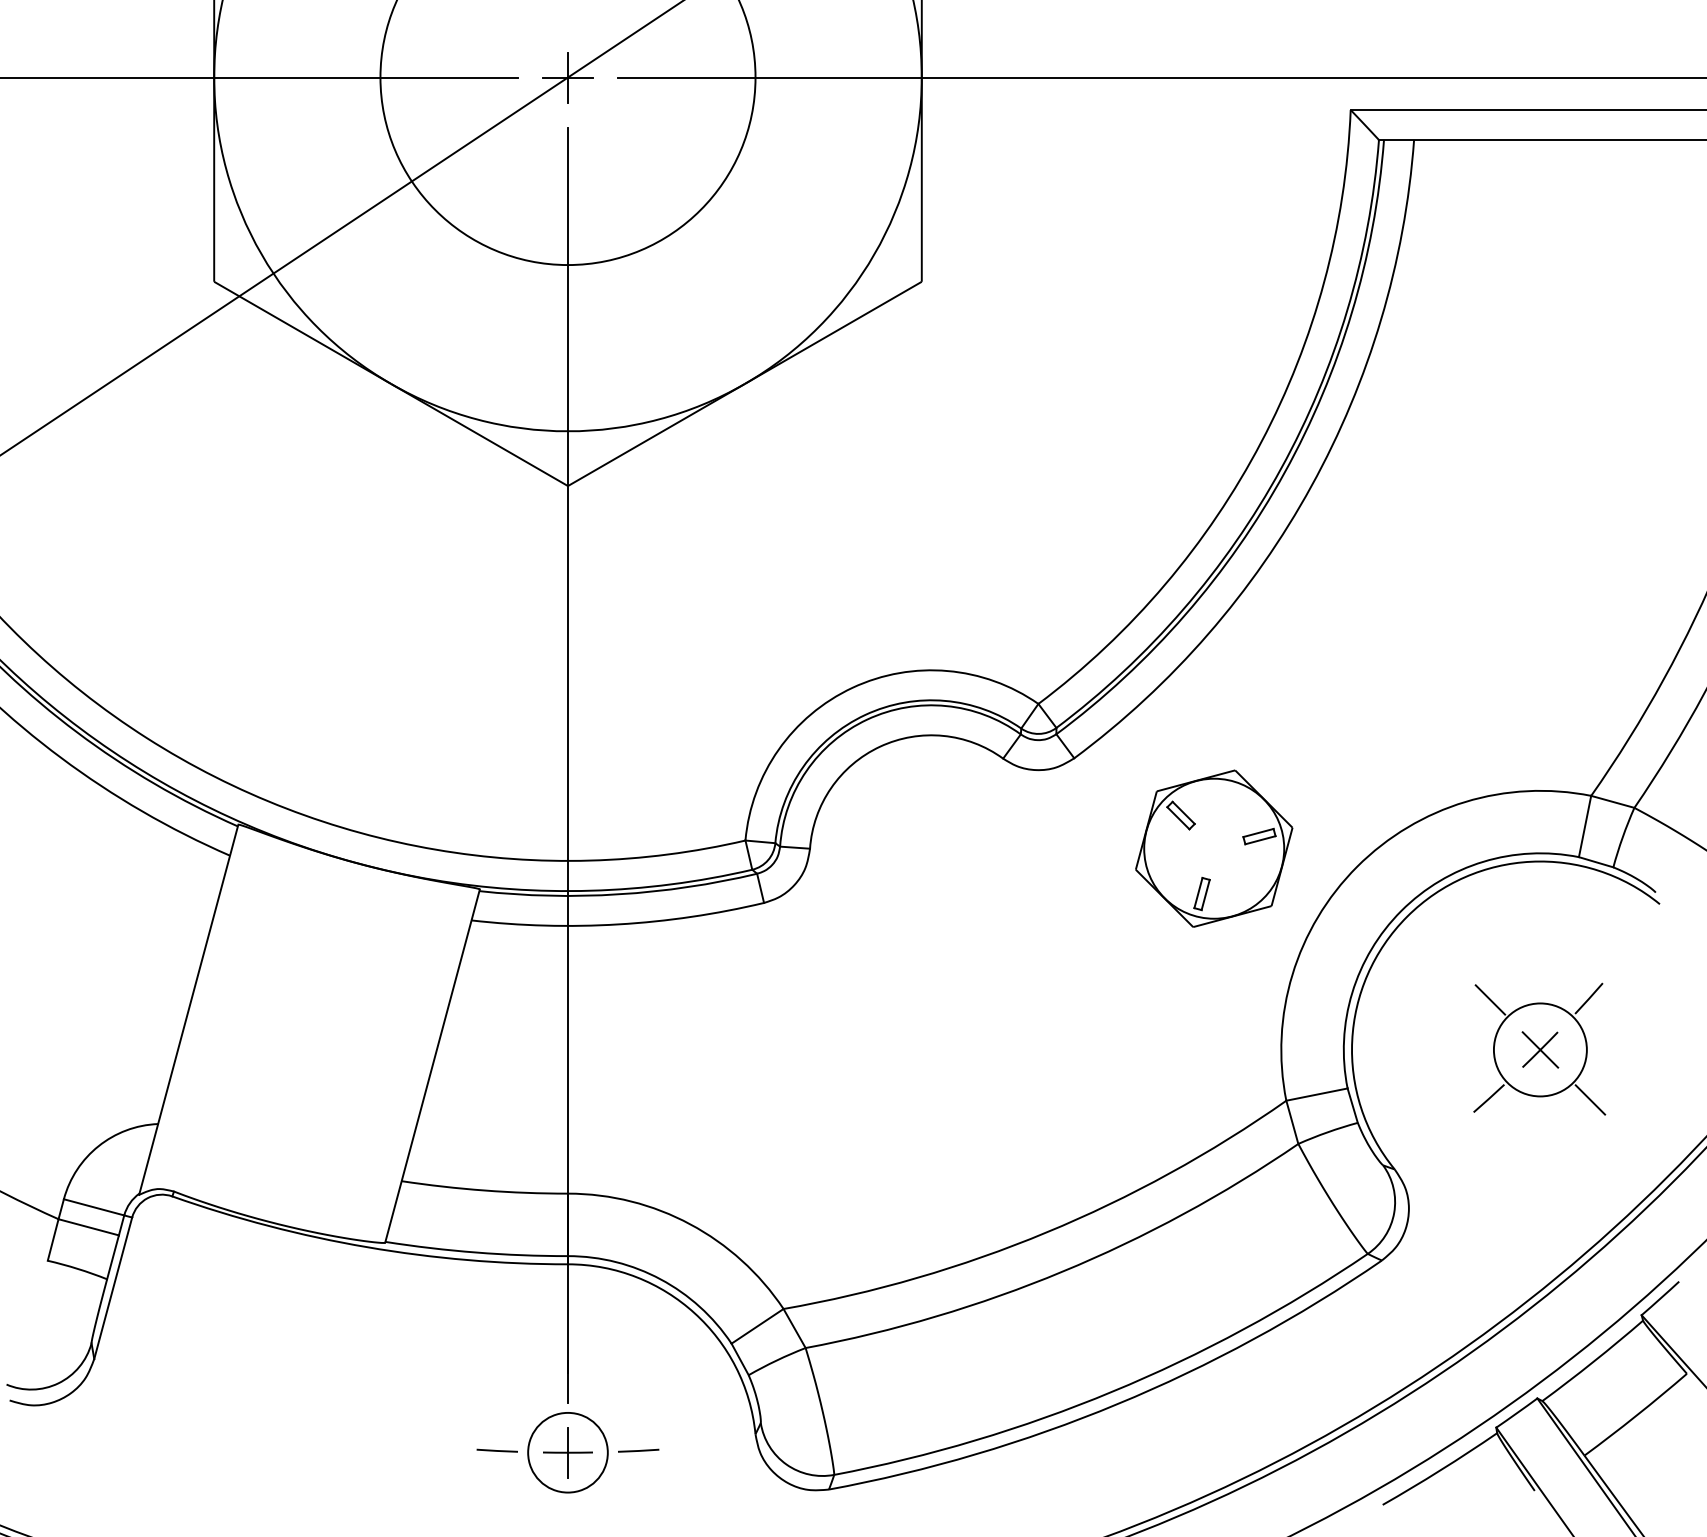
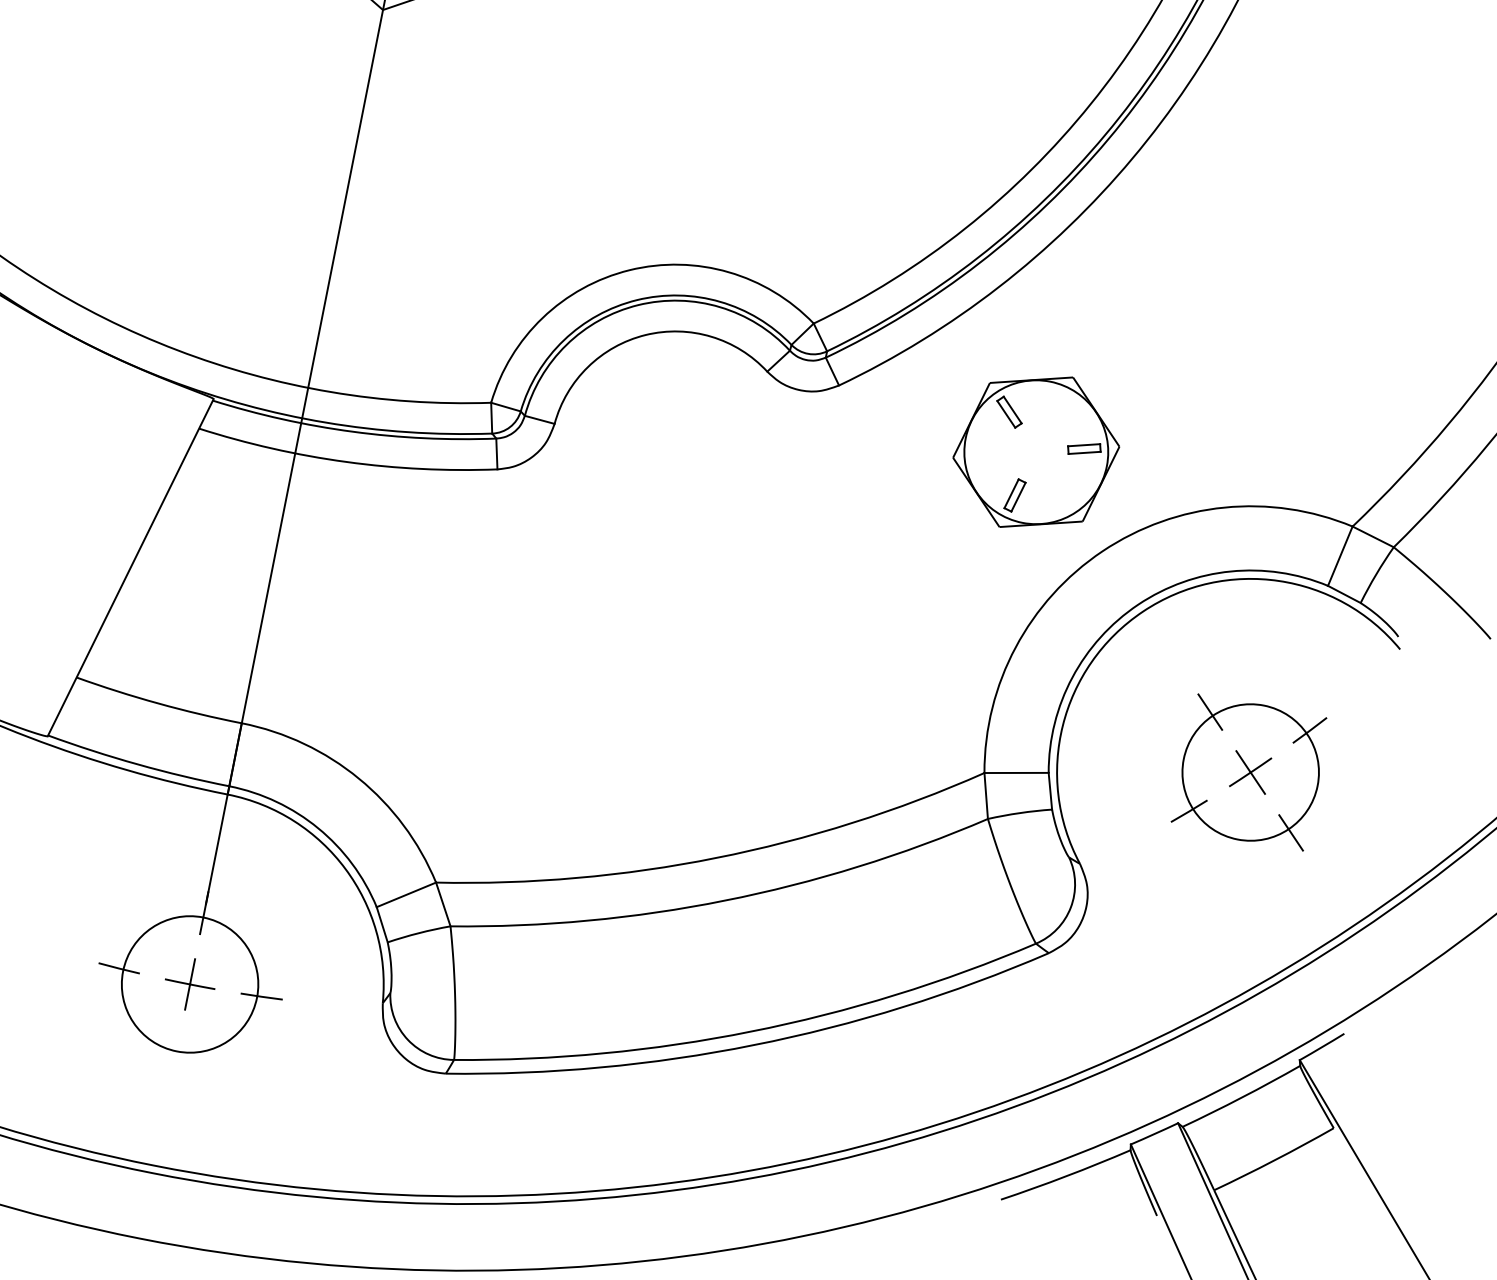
part: (1214, 848) -> (1036, 452), moved
circle: (1540, 1049) -> (1250, 772), size x1.43
circle: (567, 1452) -> (189, 984), size x1.67

